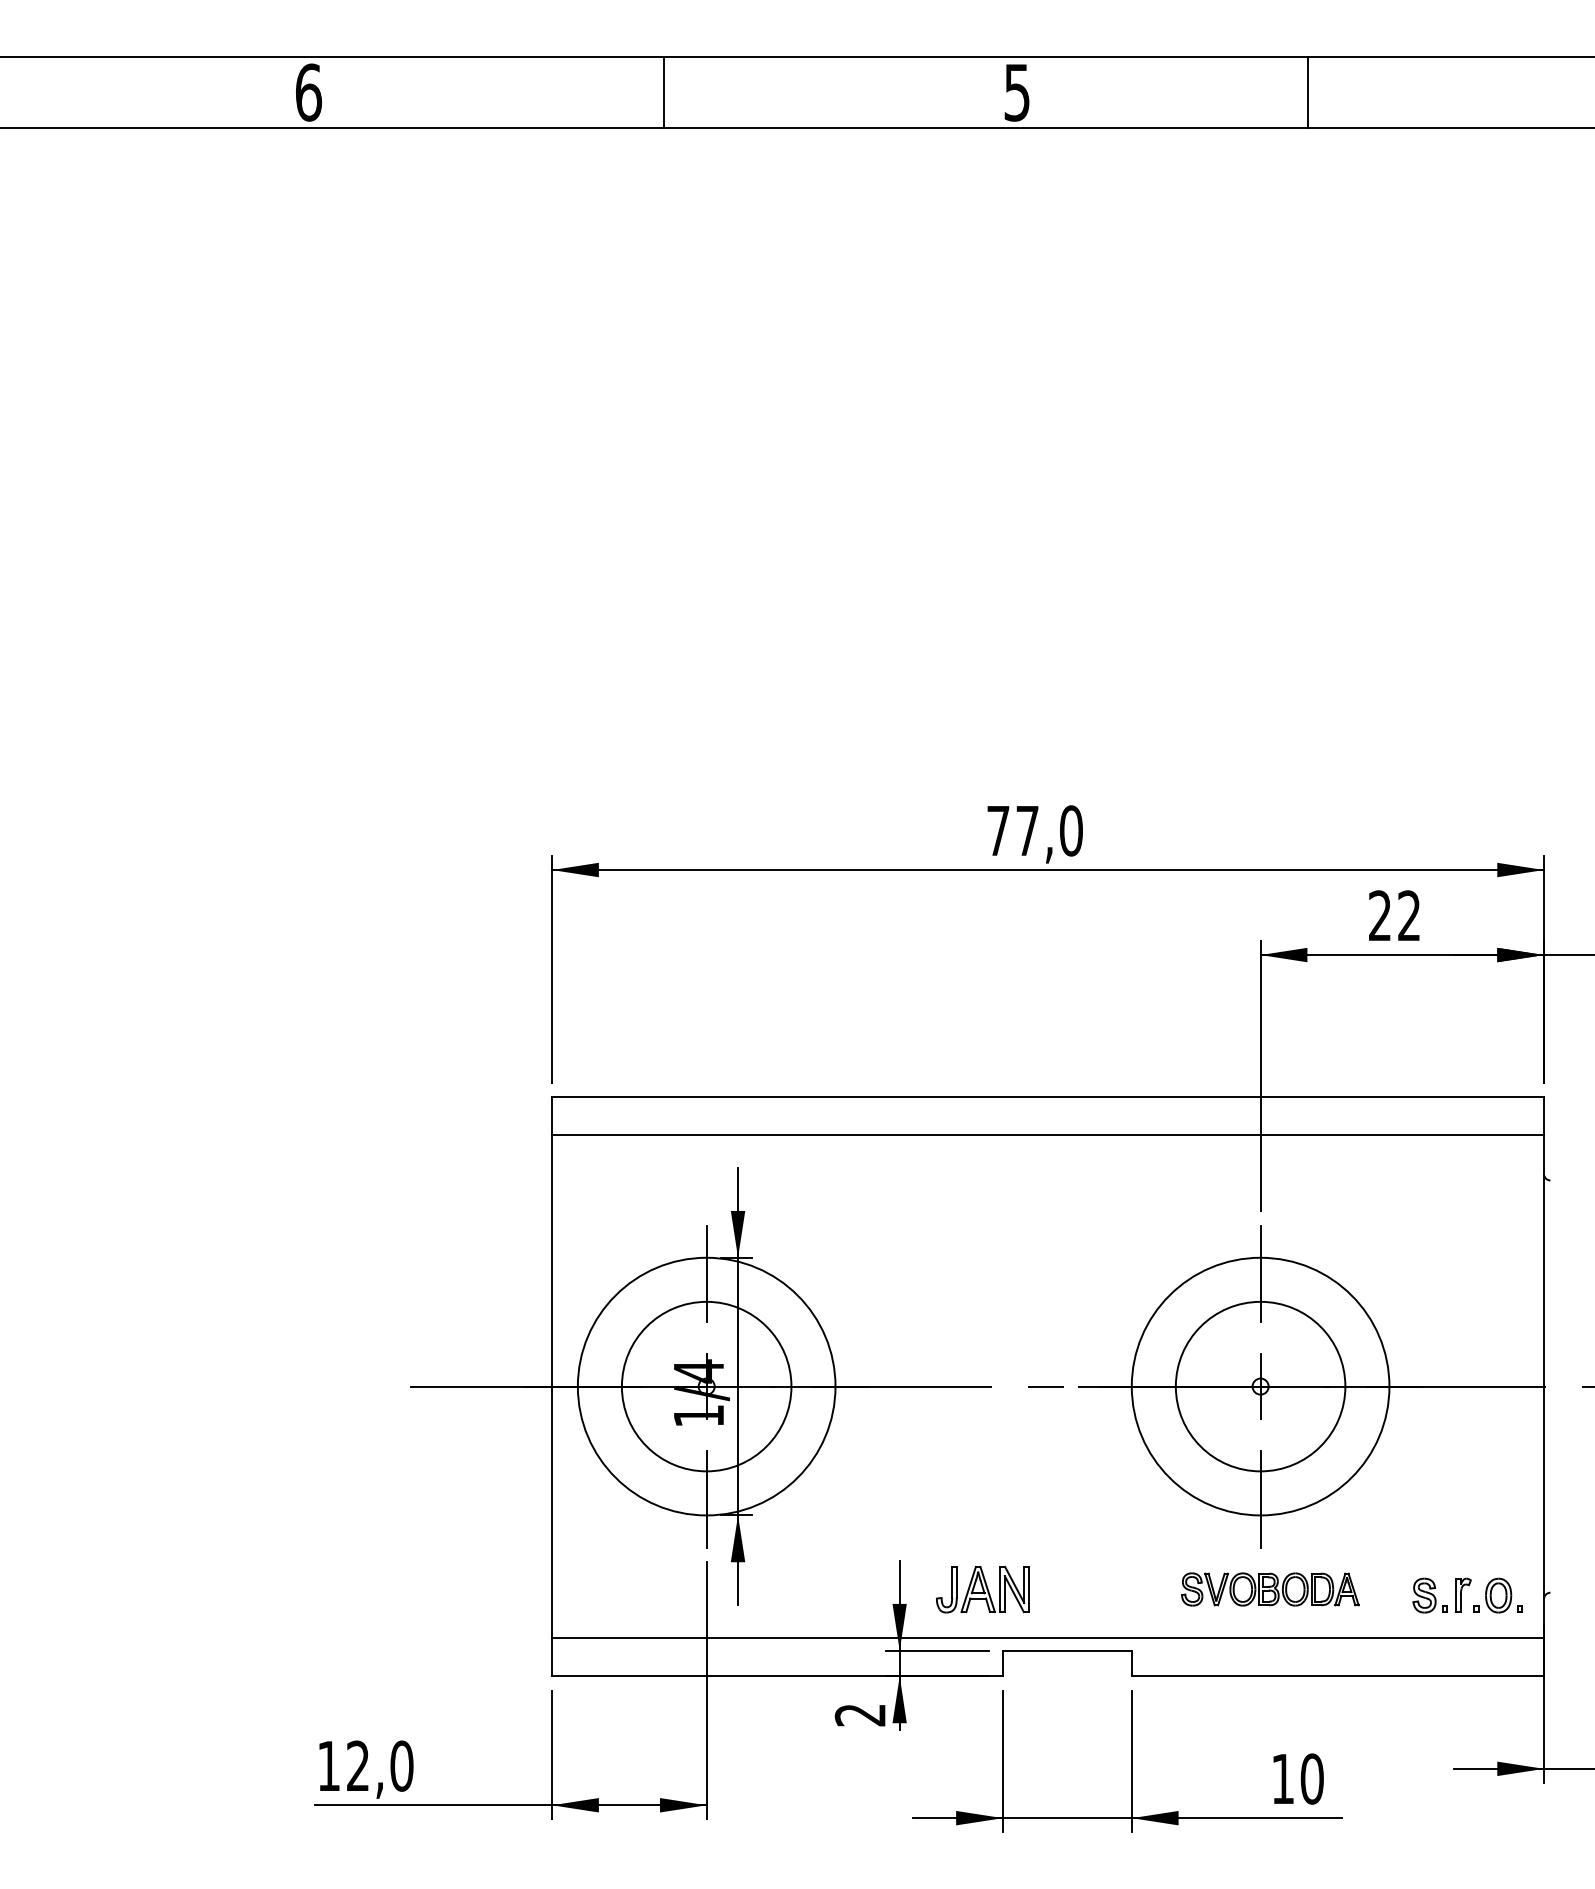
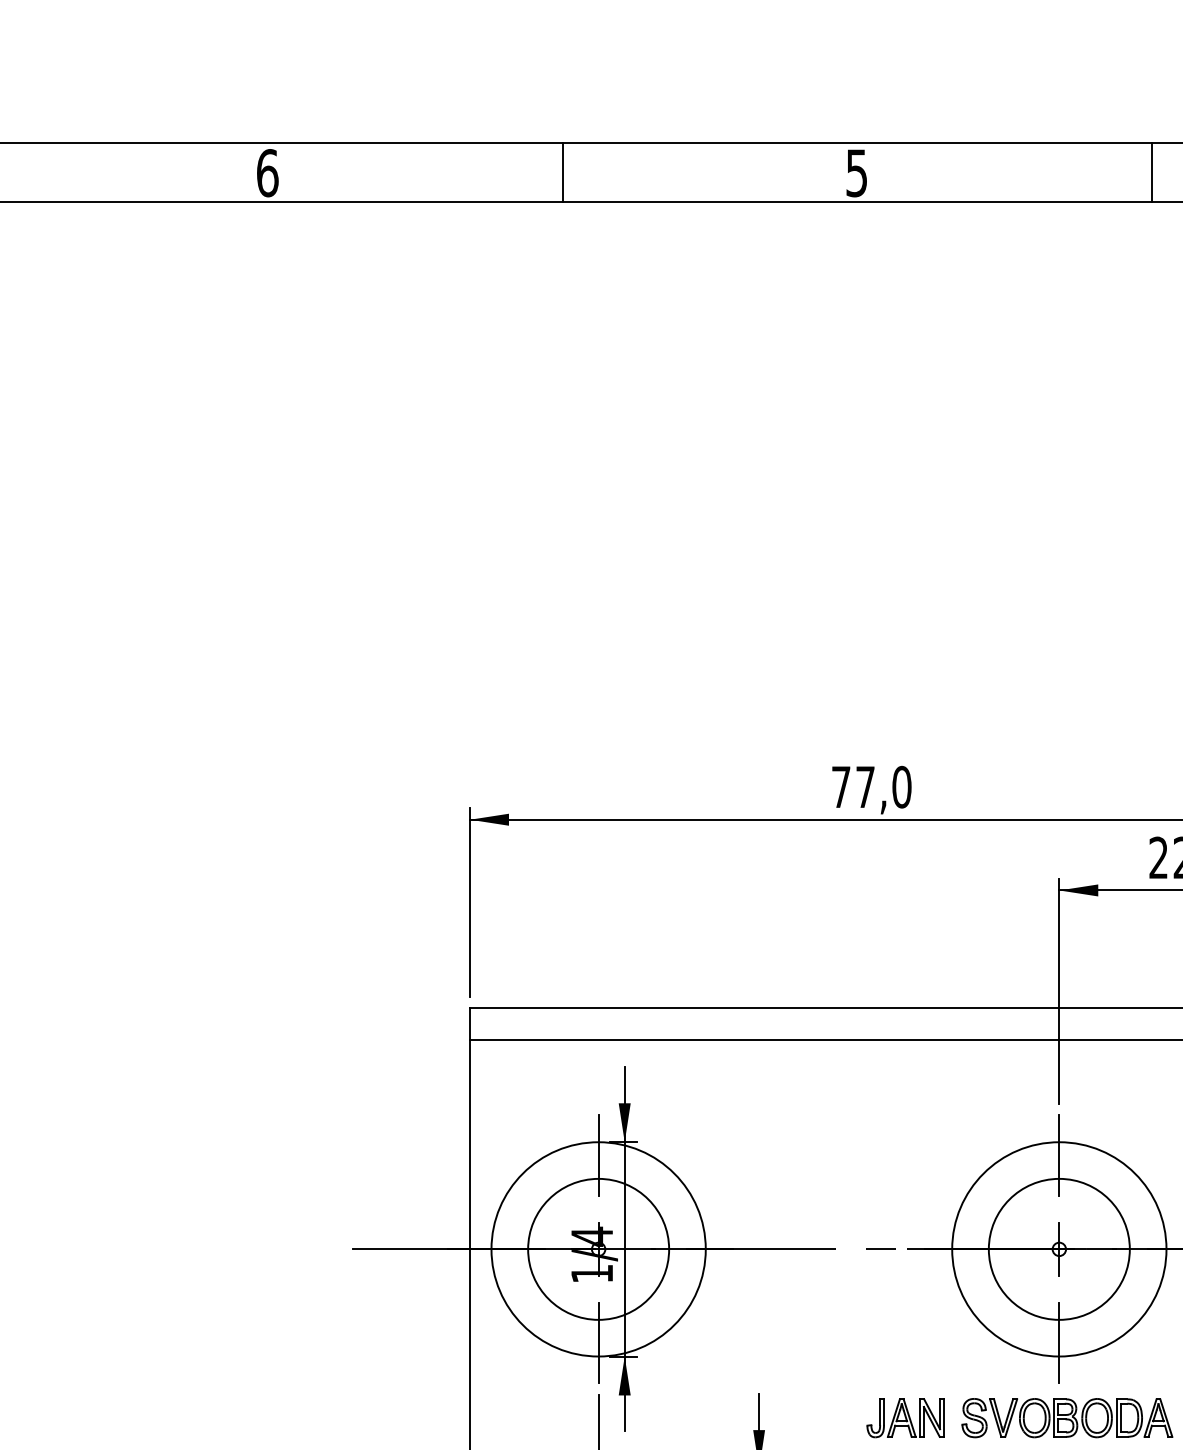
line: (1308, 91) -> (1152, 172), moved
part: (982, 1589) -> (905, 1418), moved
part: (1270, 1589) -> (1067, 1418), size x1.43

